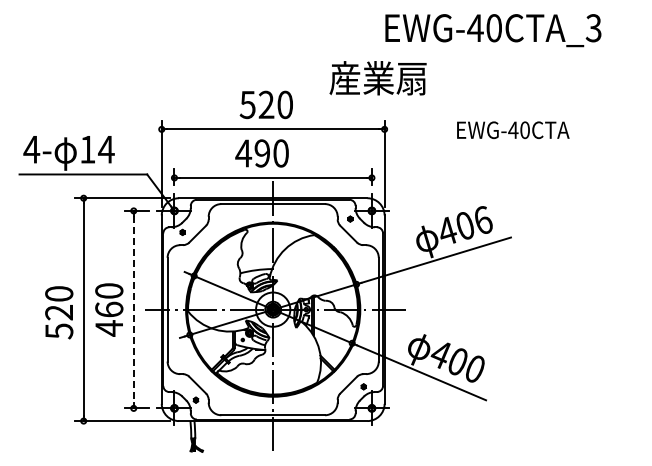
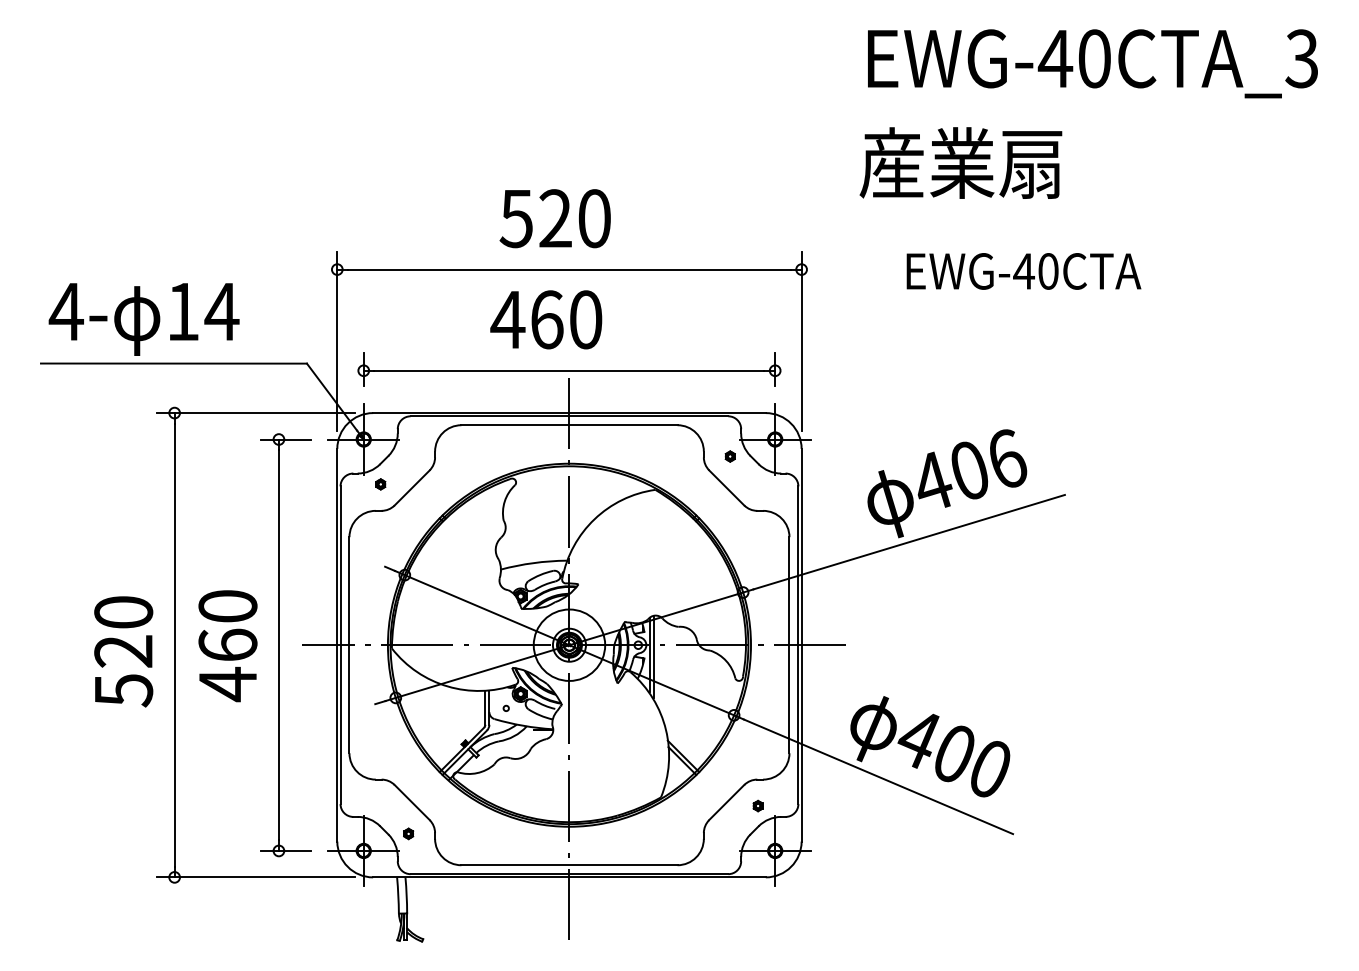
text: (493, 30) -> (1093, 63), moved
text: (377, 78) -> (959, 163), moved
text: (513, 129) -> (1024, 269), moved
text: (262, 153) -> (547, 319), 490 -> 460
line: (133, 309) -> (278, 644), dashed -> solid

